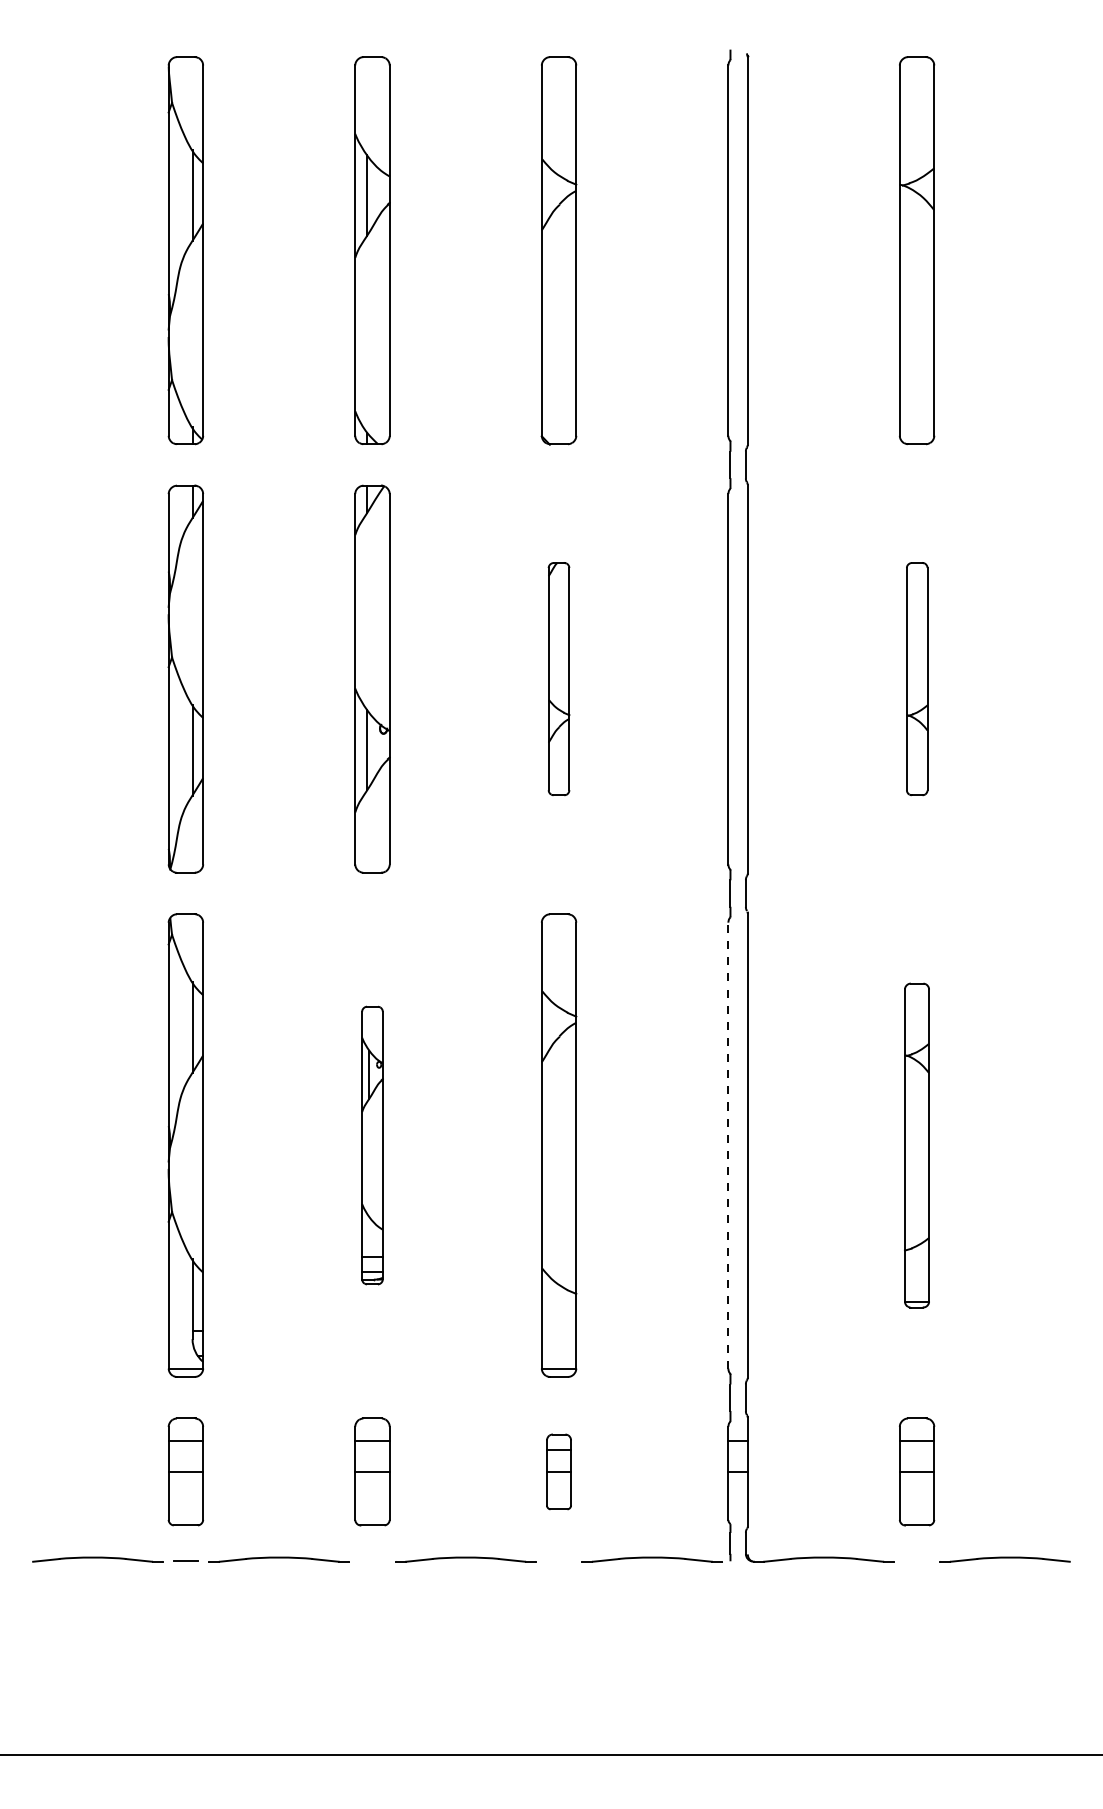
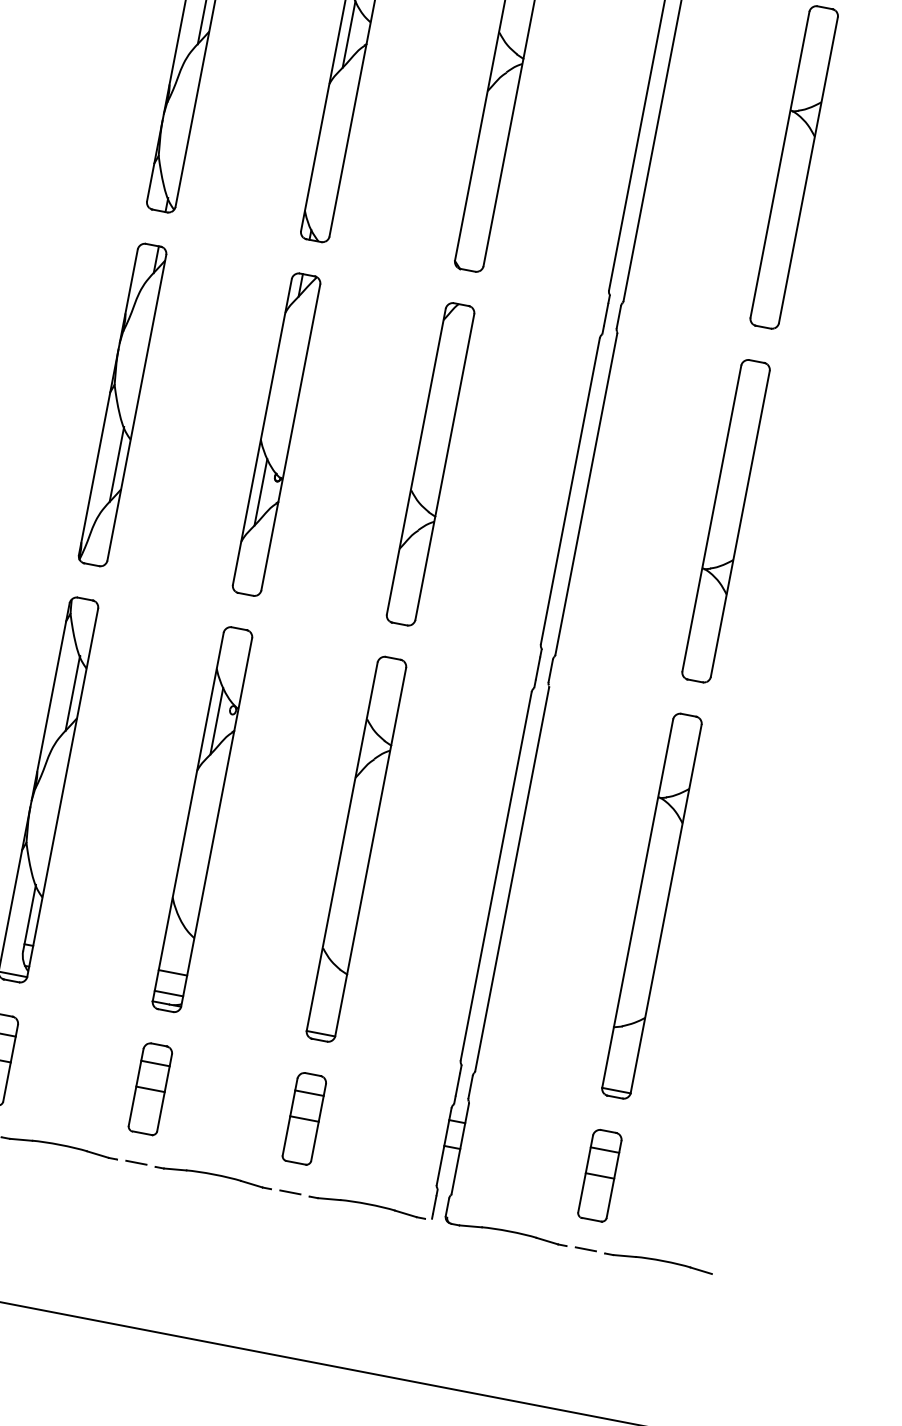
part: (558, 678) -> (430, 463), size x1.67
part: (917, 678) -> (726, 520), size x1.67
part: (372, 1145) -> (202, 819), size x1.67
line: (728, 1145) -> (496, 876), dashed -> solid
part: (916, 1145) -> (651, 906), size x1.43
part: (558, 1471) -> (304, 1118), size x1.43
line: (372, 1561) -> (136, 1162), added
line: (558, 1561) -> (289, 1192), added
line: (916, 1561) -> (585, 1249), added

